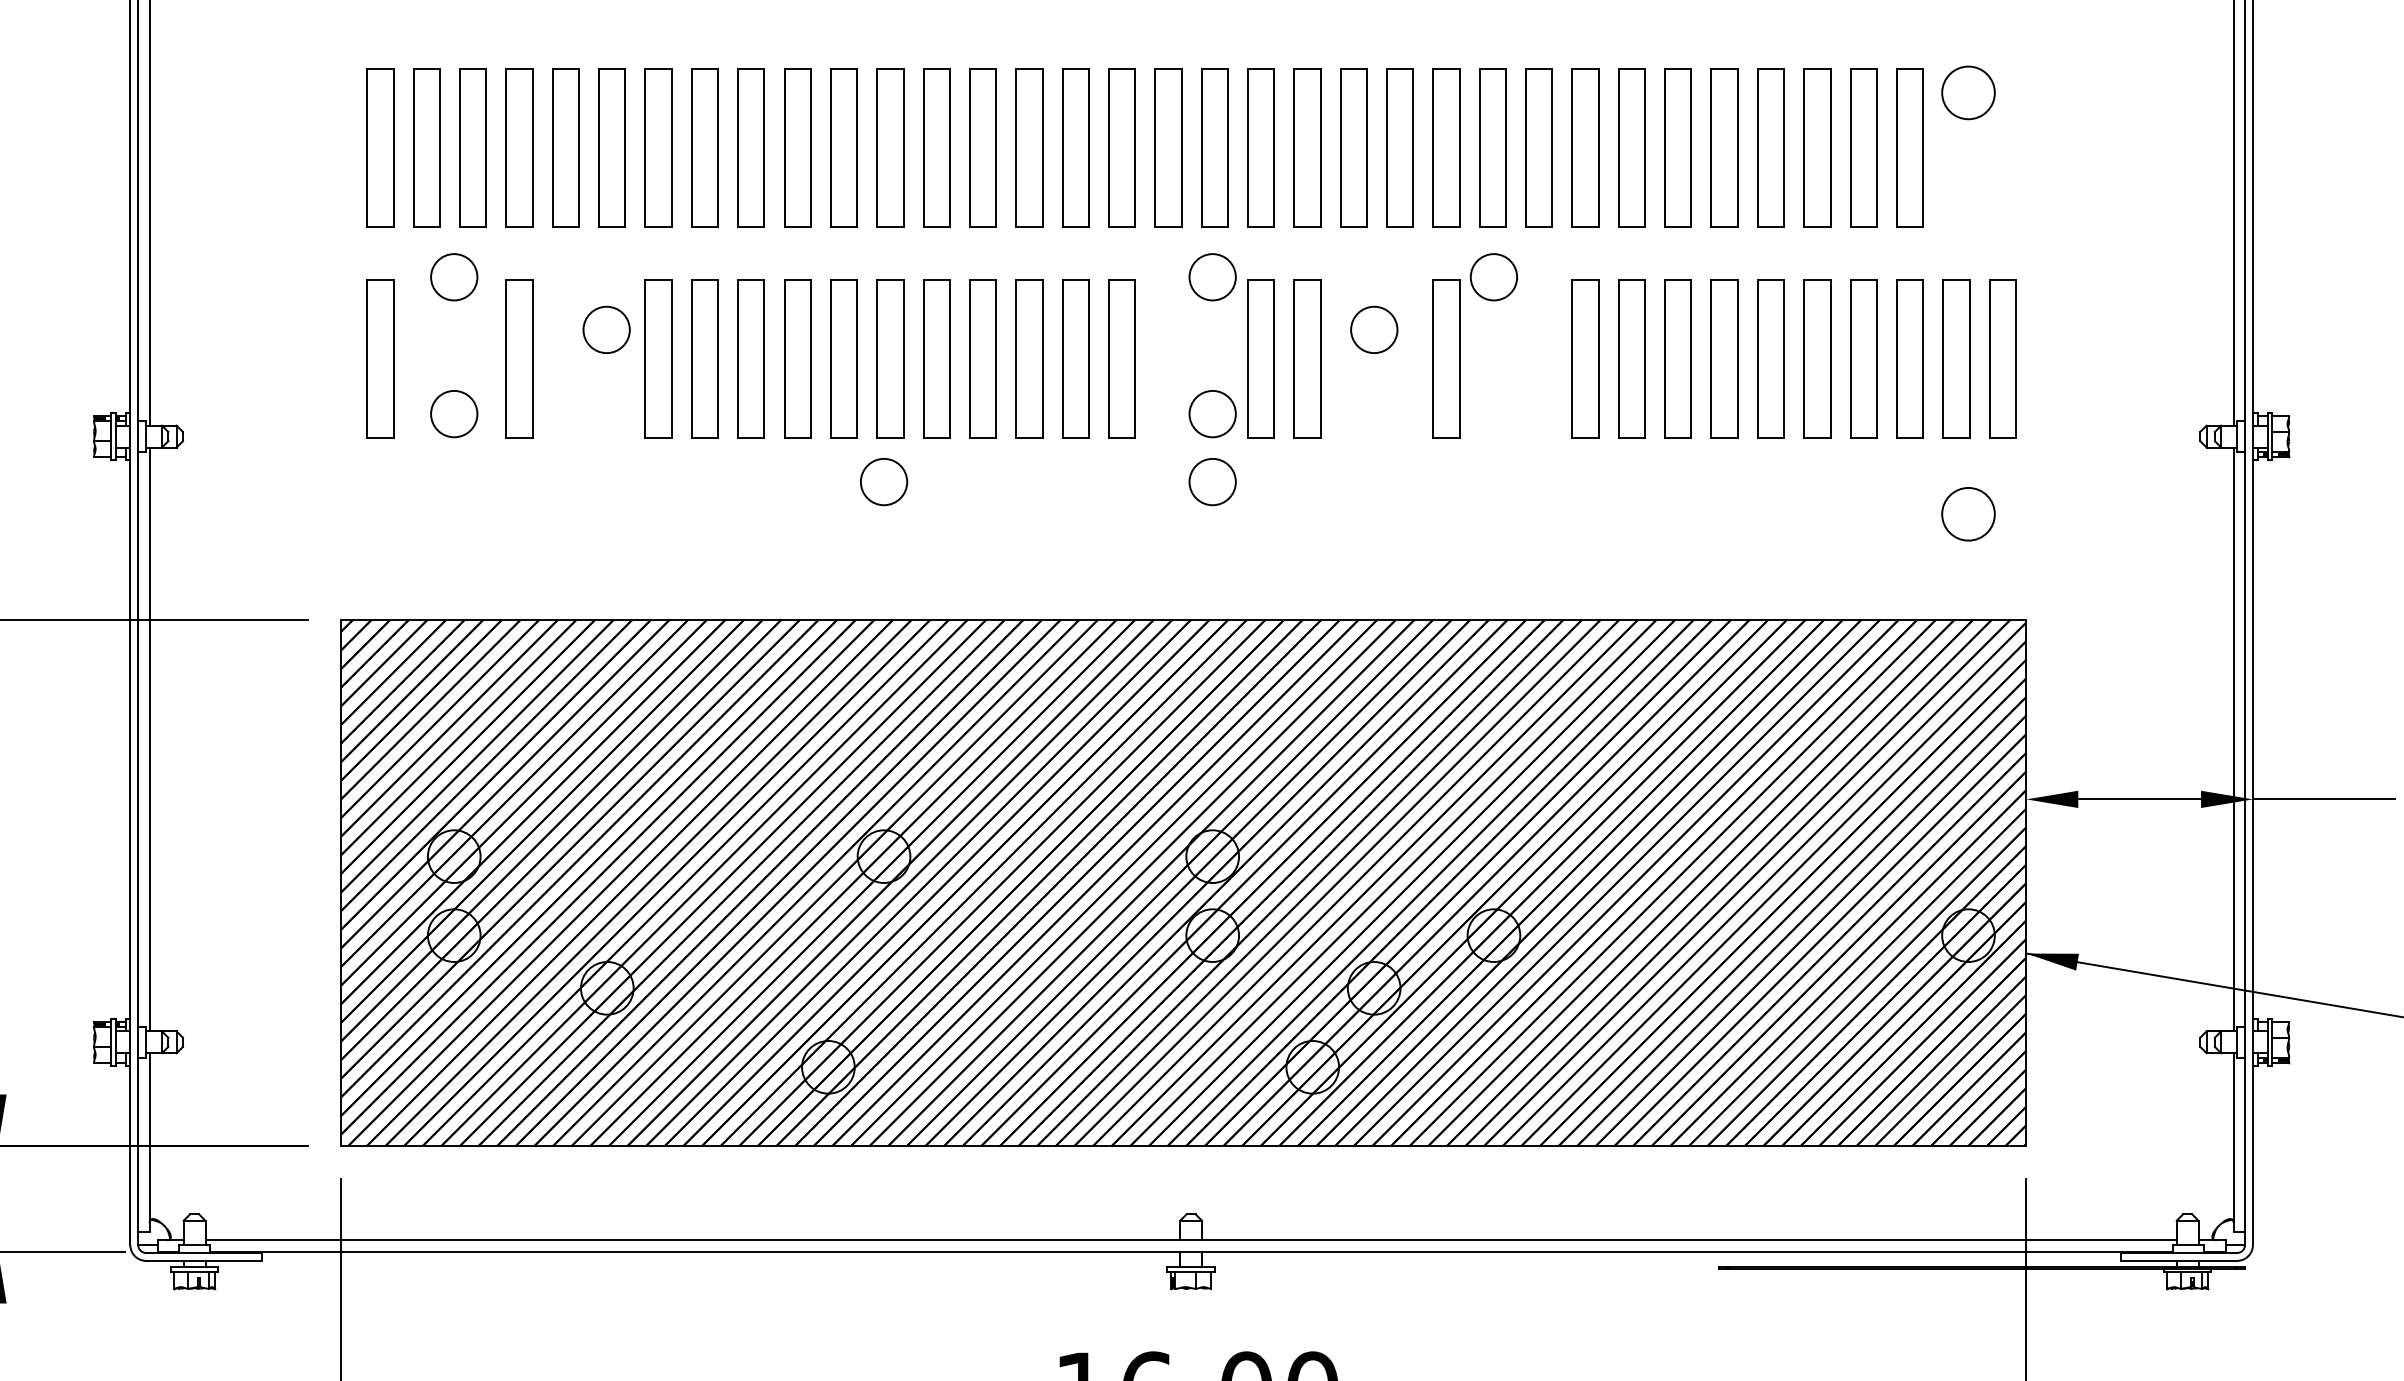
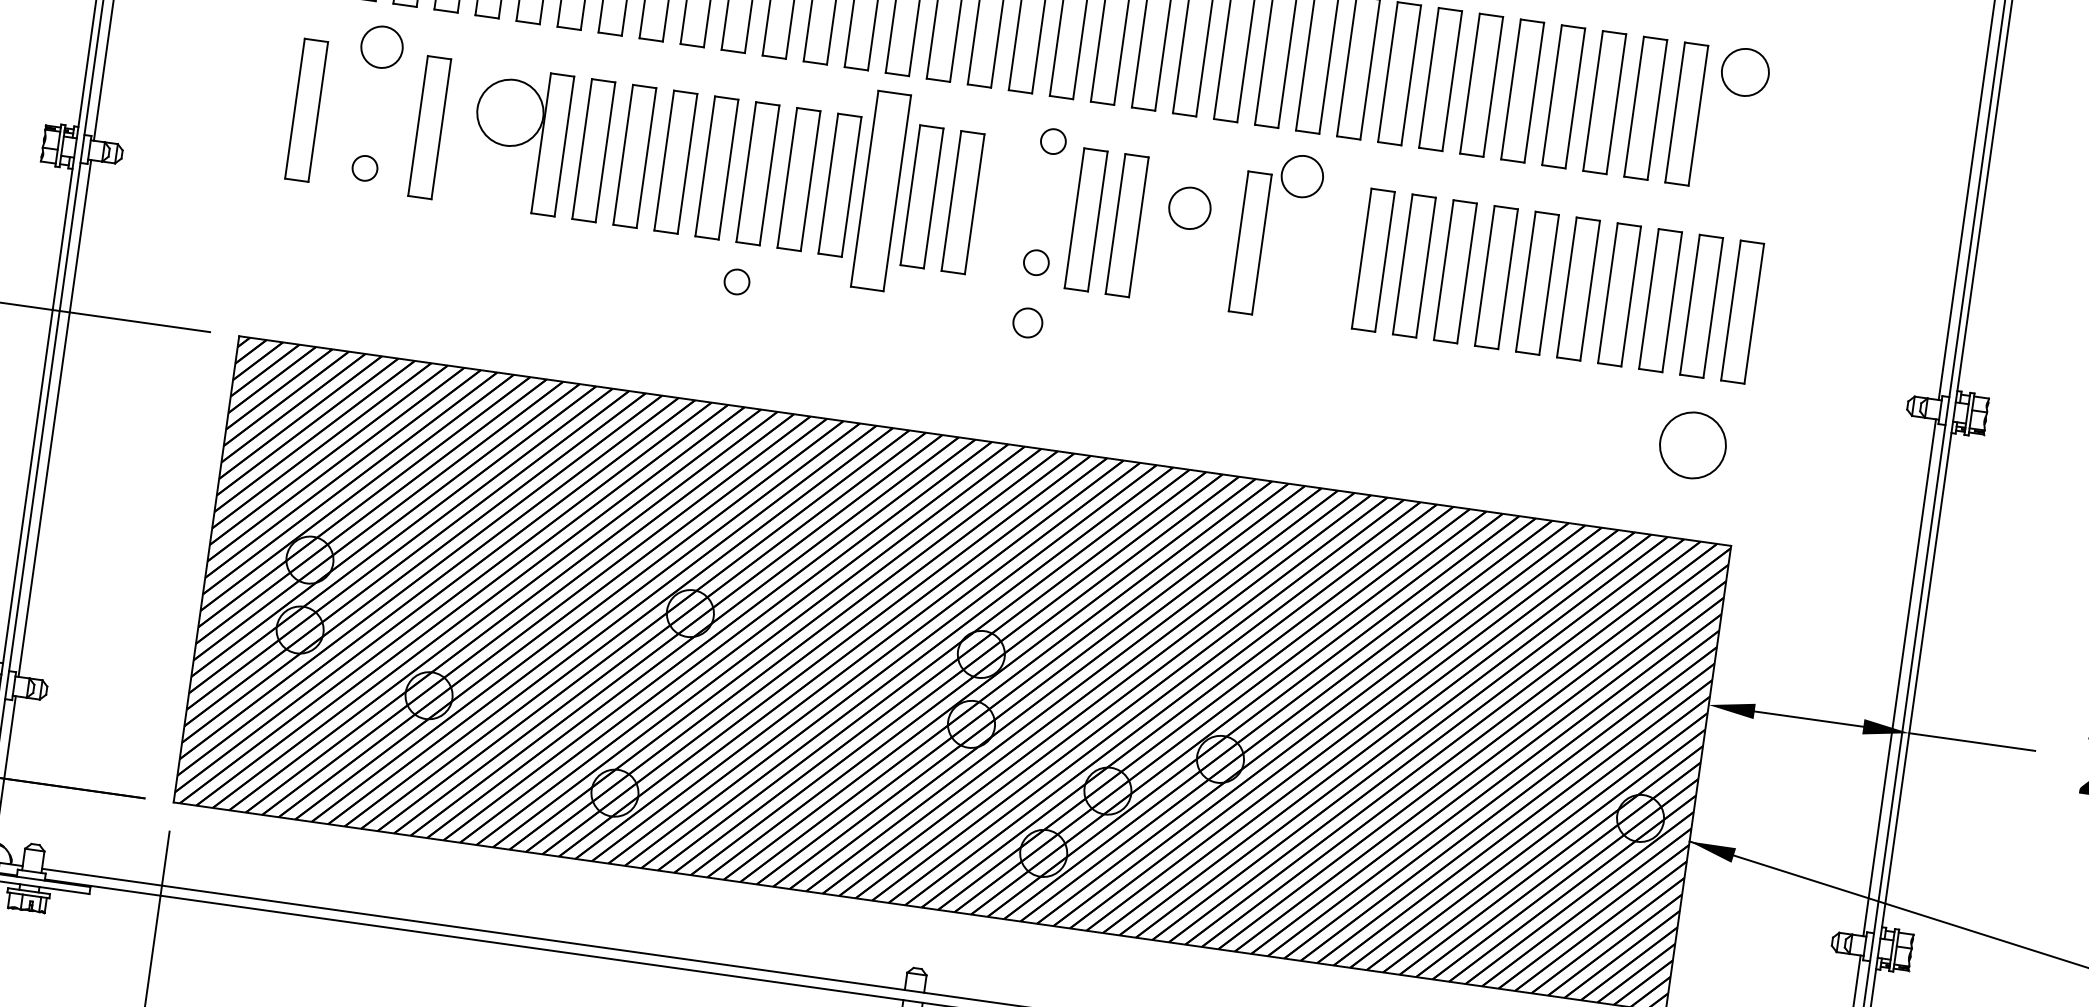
circle: (1212, 277) -> (1053, 141), size x0.6
circle: (606, 329) -> (510, 112), size x1.6
part: (1029, 358) -> (881, 190), size x1.4
circle: (454, 413) -> (365, 167), size x0.6
circle: (1212, 413) -> (1036, 262), size x0.6
circle: (883, 481) -> (736, 281), size x0.6
circle: (1212, 482) -> (1027, 323), size x0.7
circle: (1968, 513) -> (1693, 444), size x1.4

